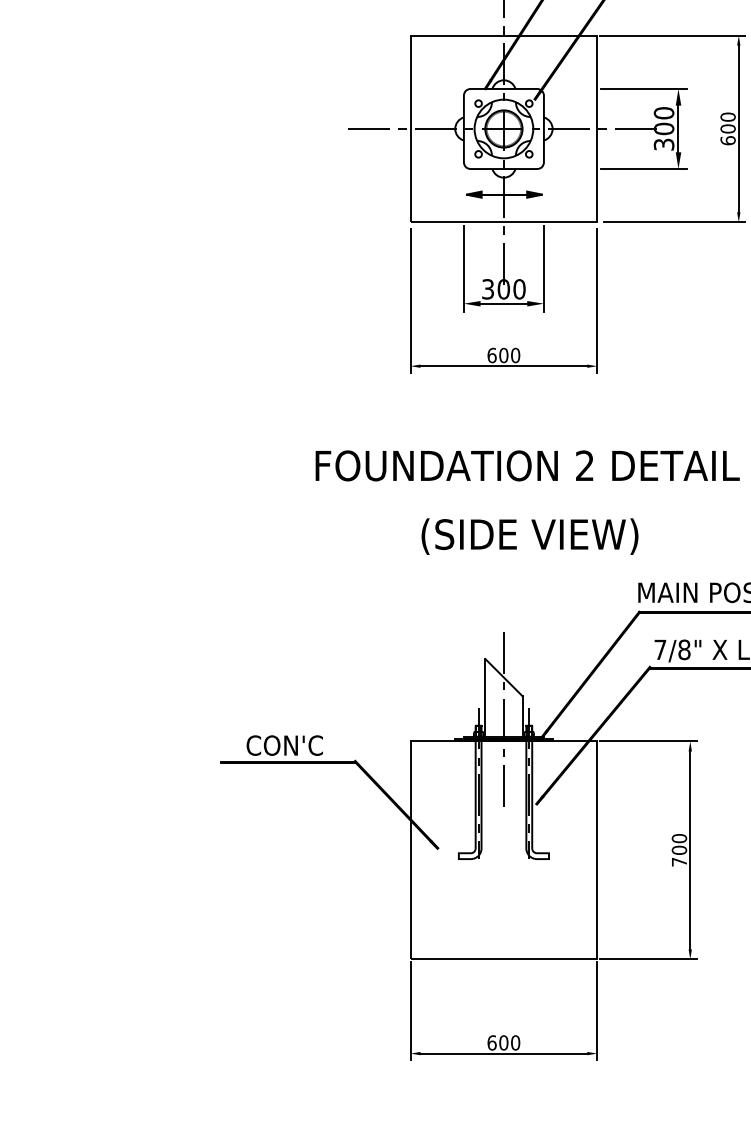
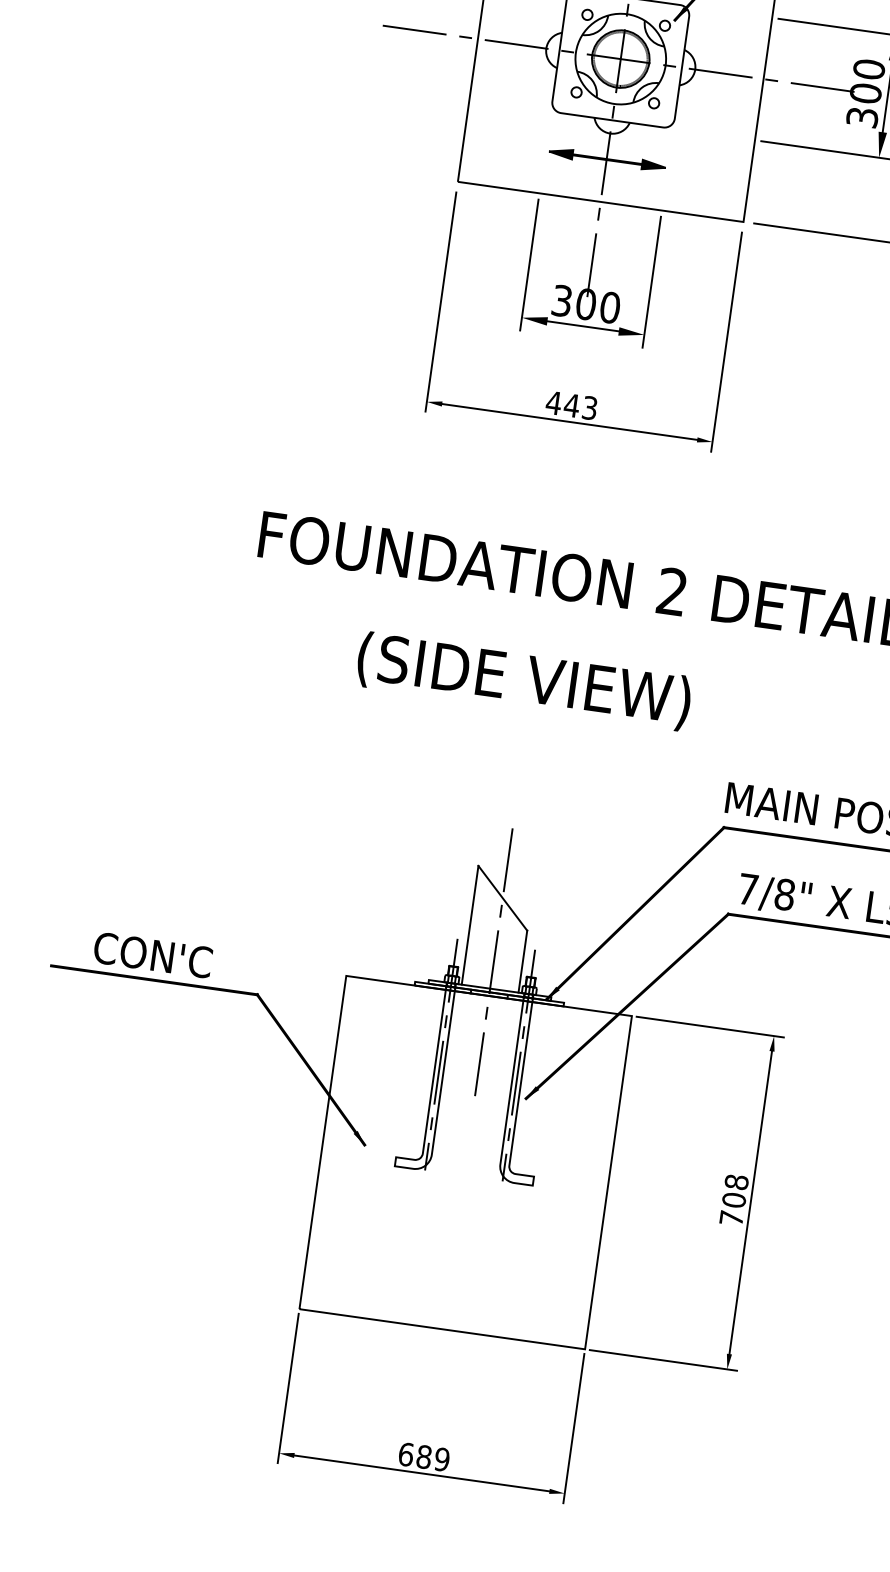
text: (503, 355) -> (571, 405), 600 -> 443
text: (529, 536) -> (523, 681), moved
text: (679, 838) -> (736, 1182), 700 -> 708
text: (509, 1042) -> (432, 1457), 600 -> 689

